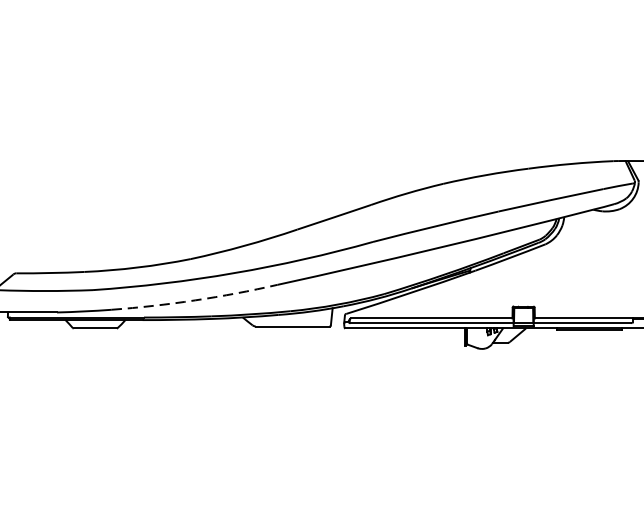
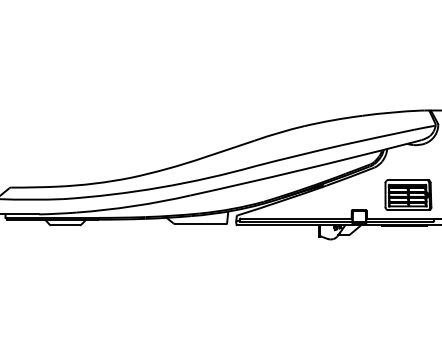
part: (595, 283) -> (408, 194), added
arc: (194, 300) -> (133, 206), dashed -> solid

